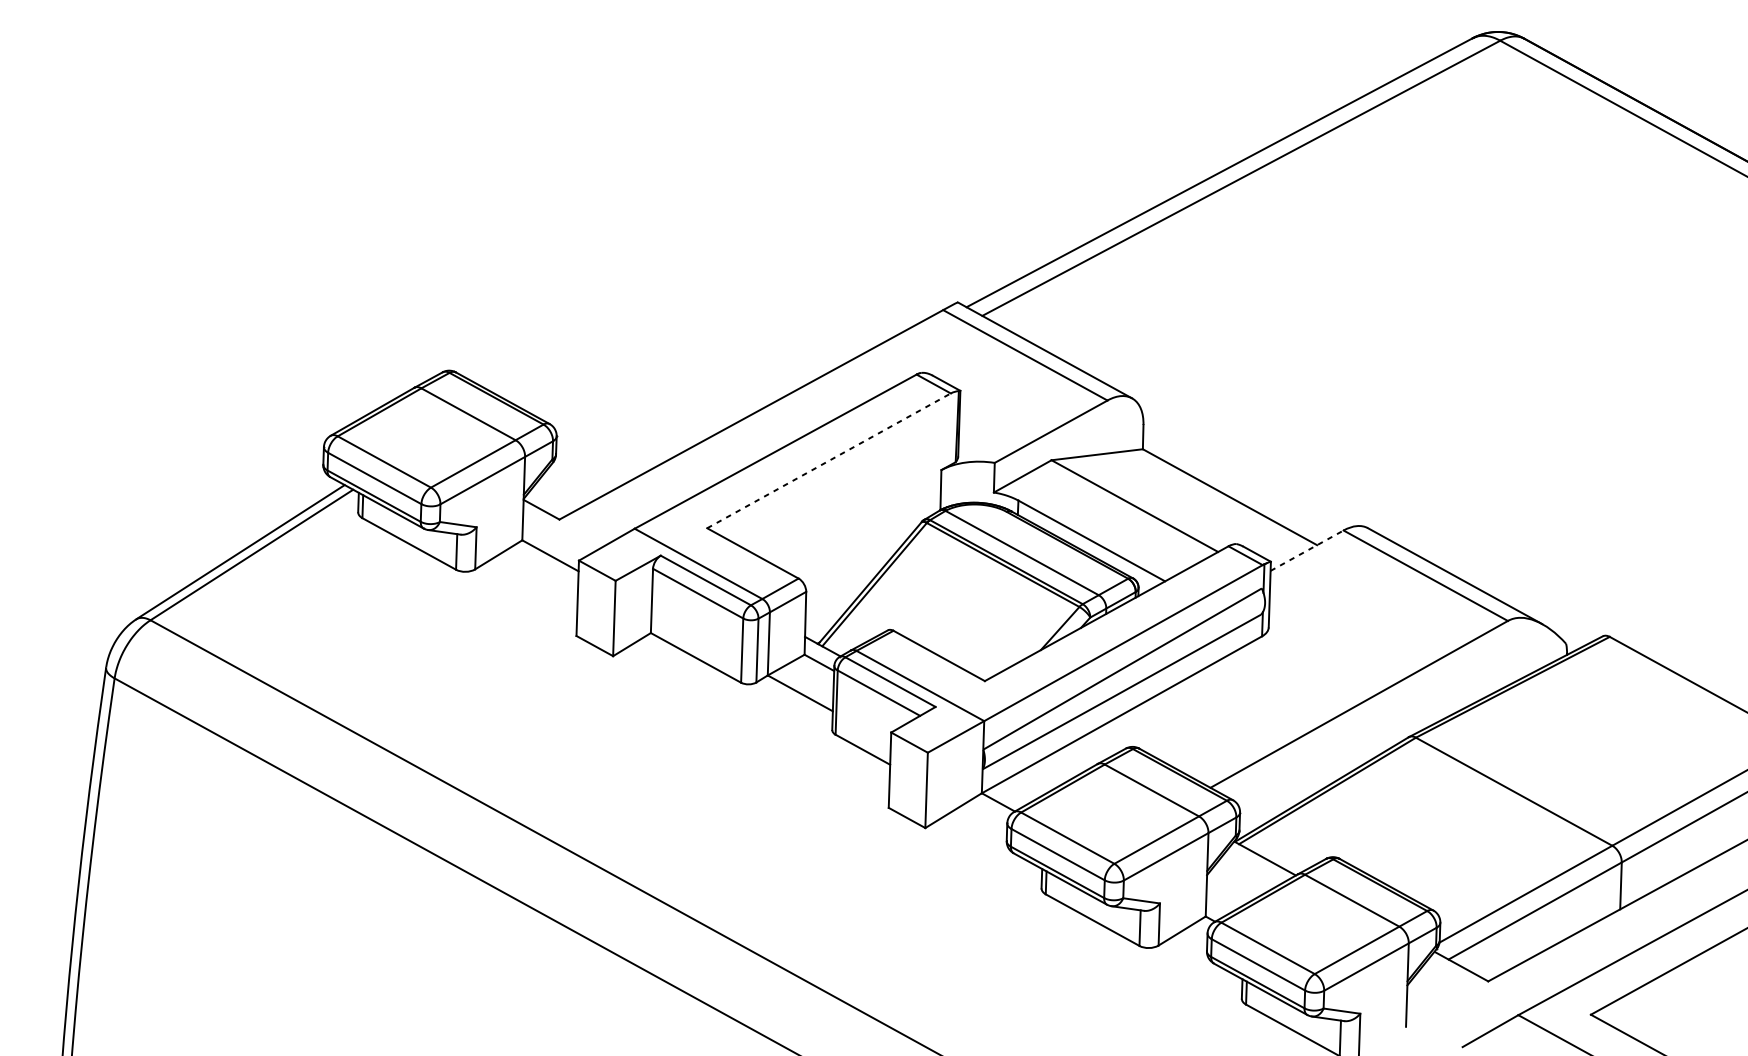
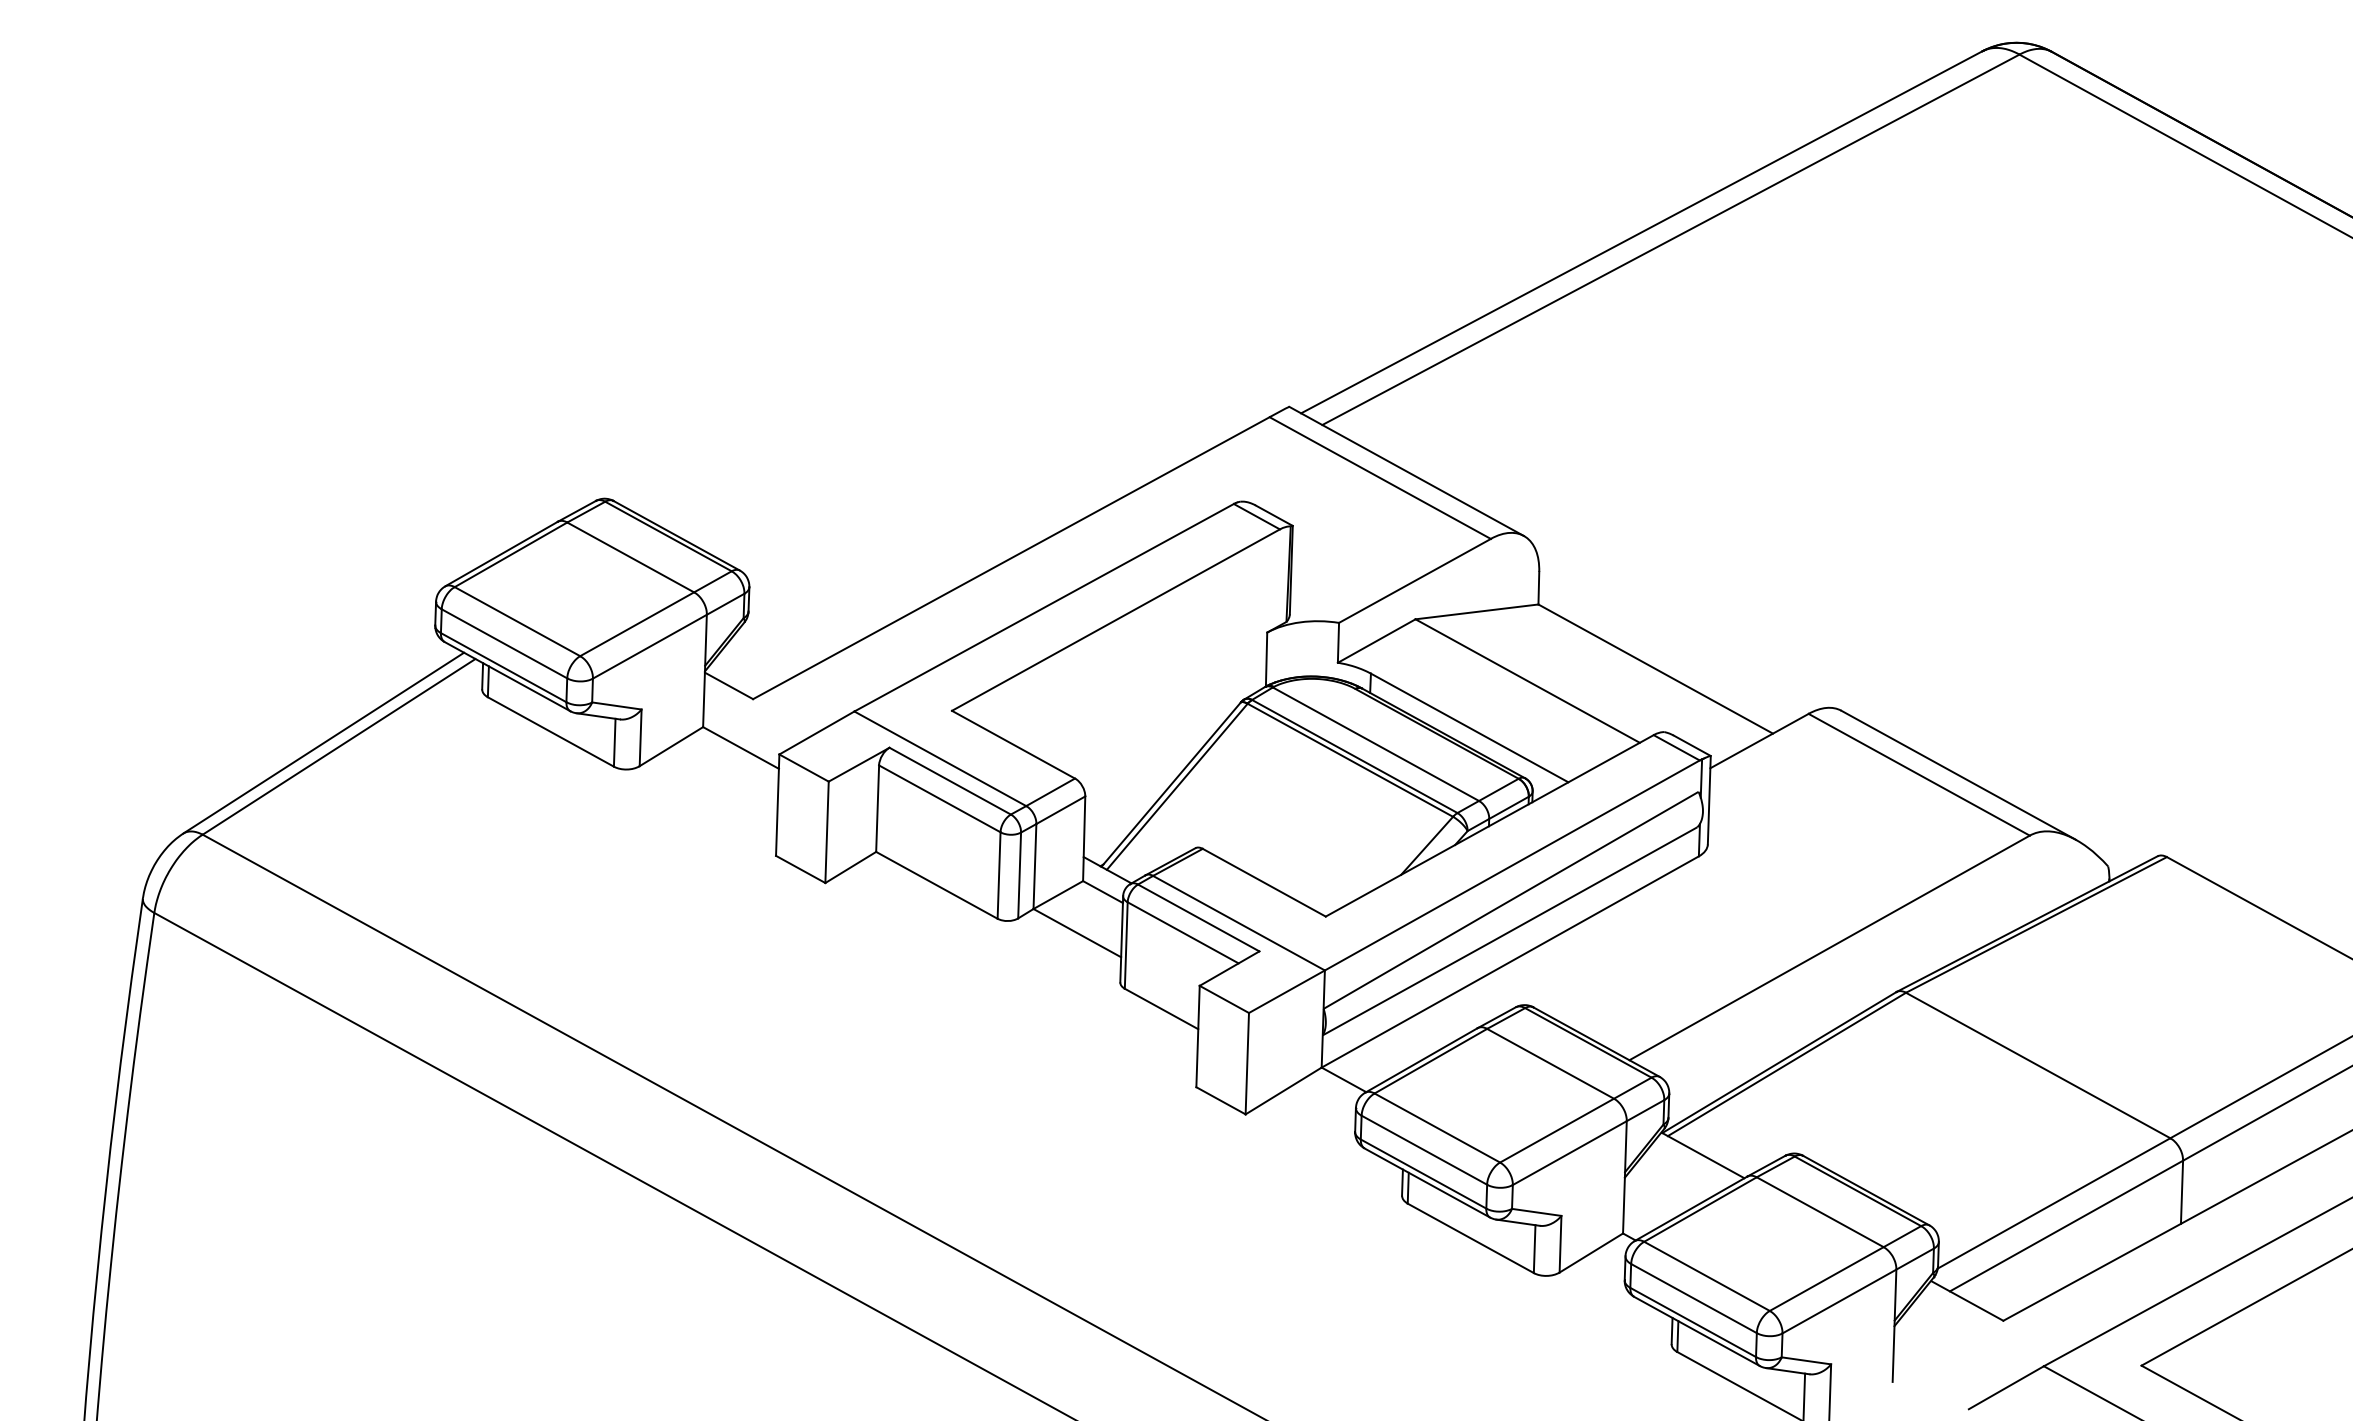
line: (829, 460) -> (1116, 619), dashed -> solid
line: (1307, 550) -> (1759, 740), dashed -> solid

